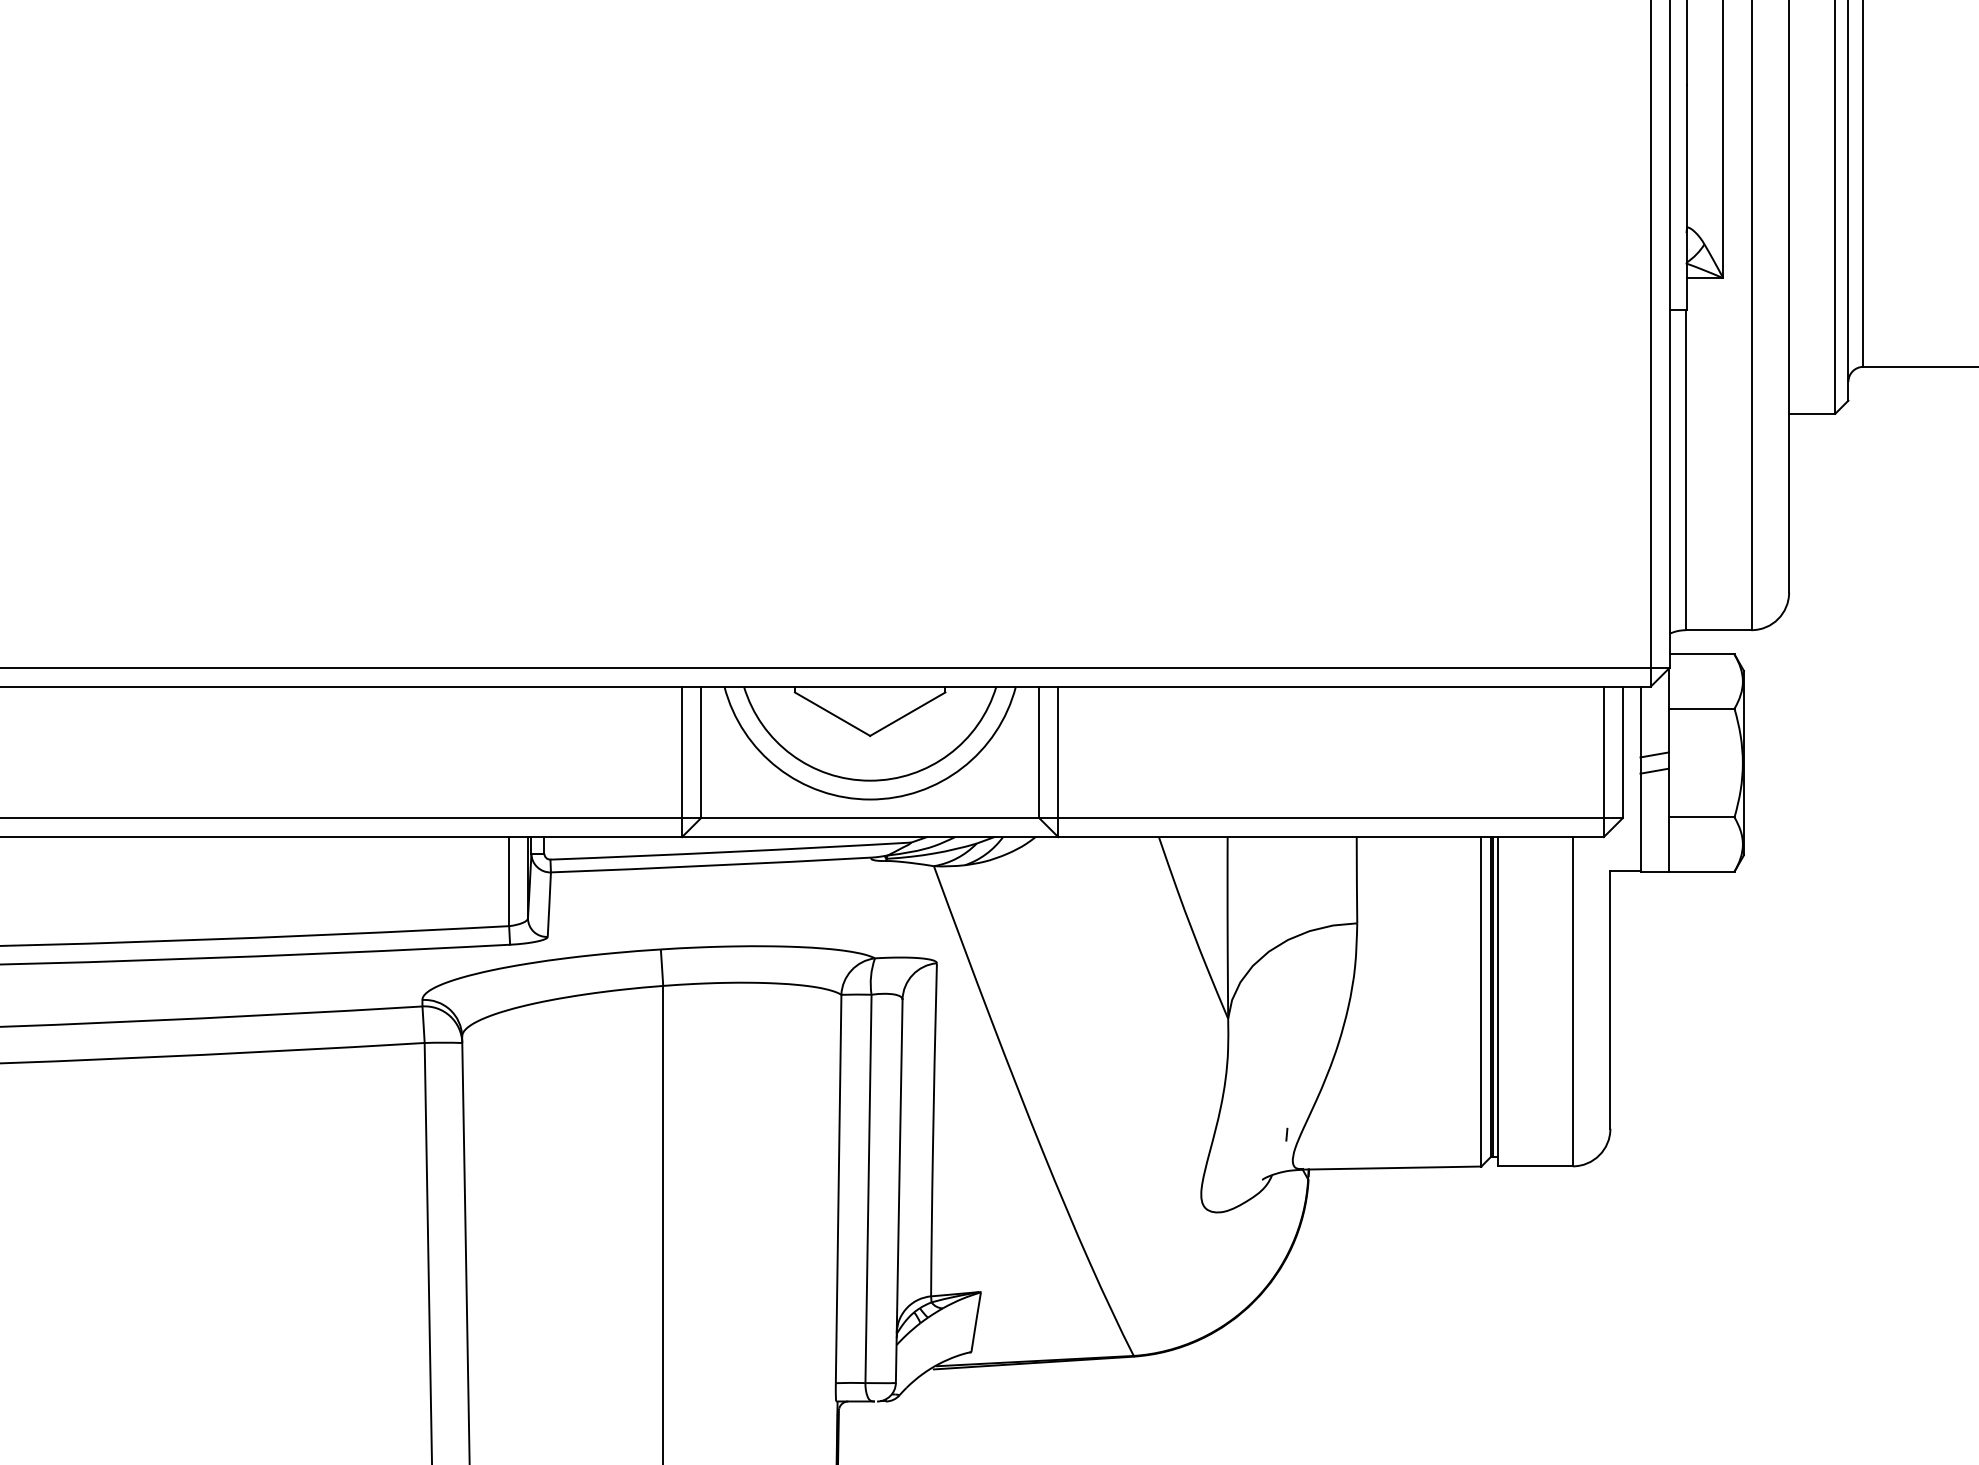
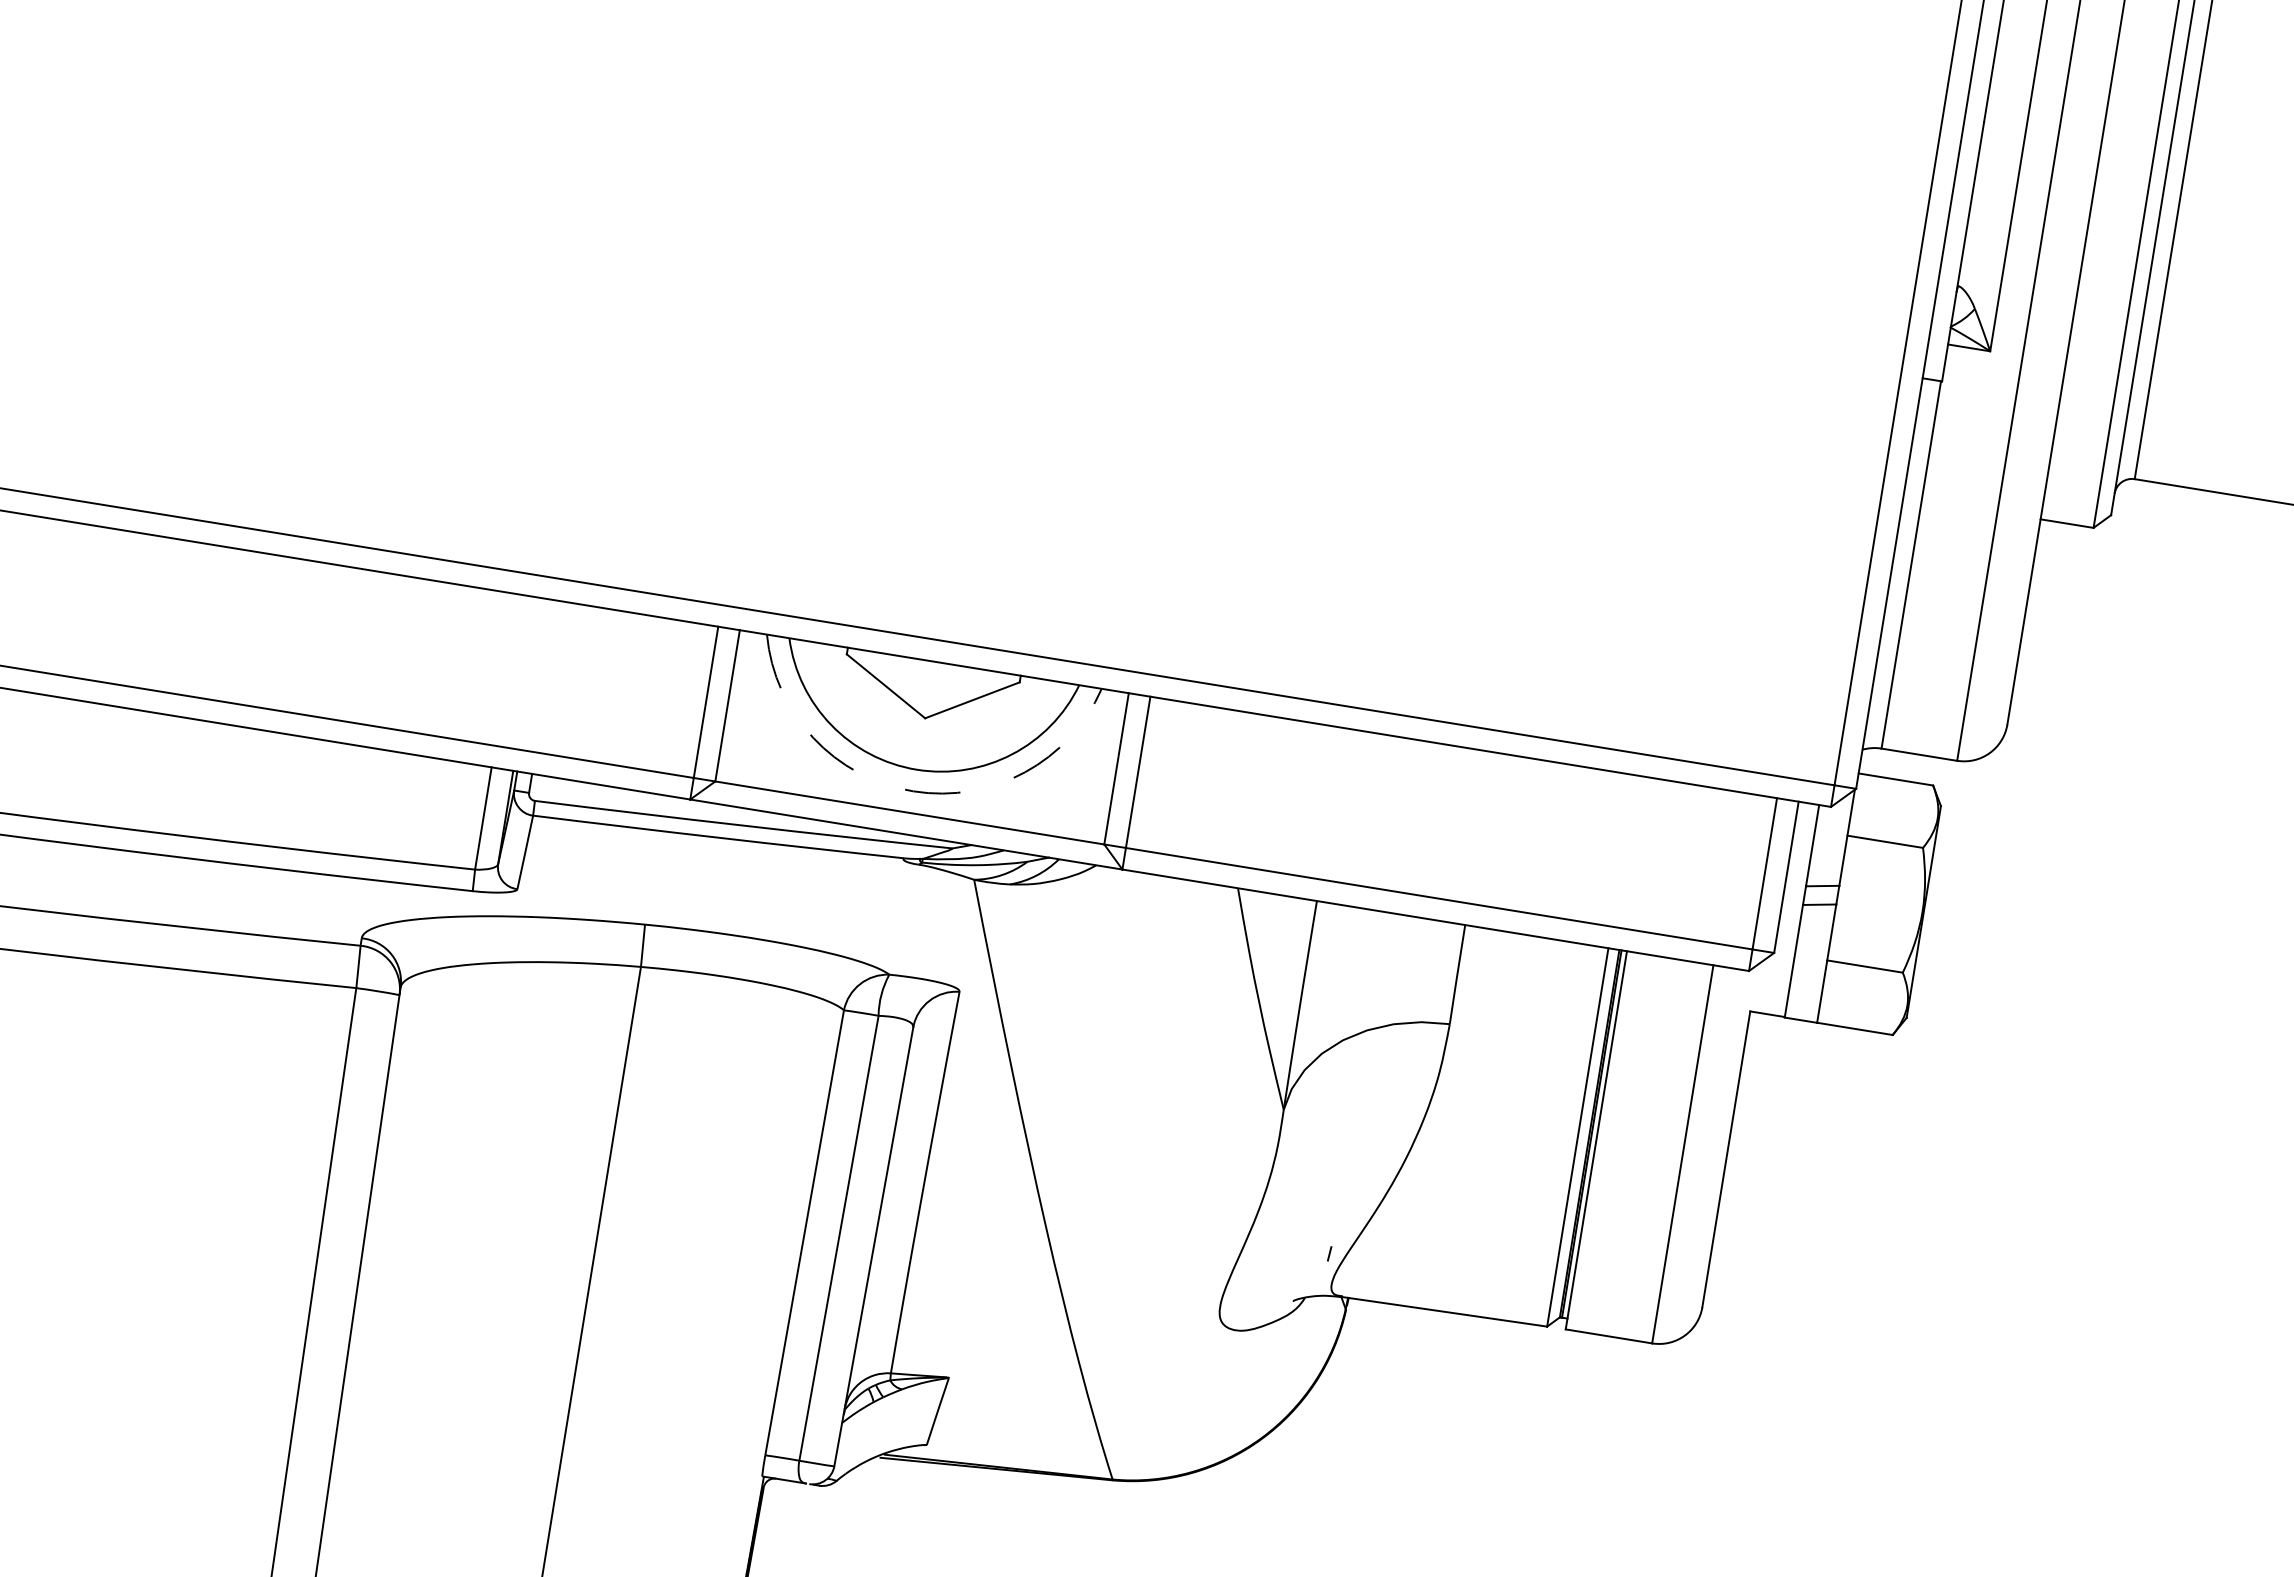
arc: (870, 799) -> (913, 791), solid -> dashed

